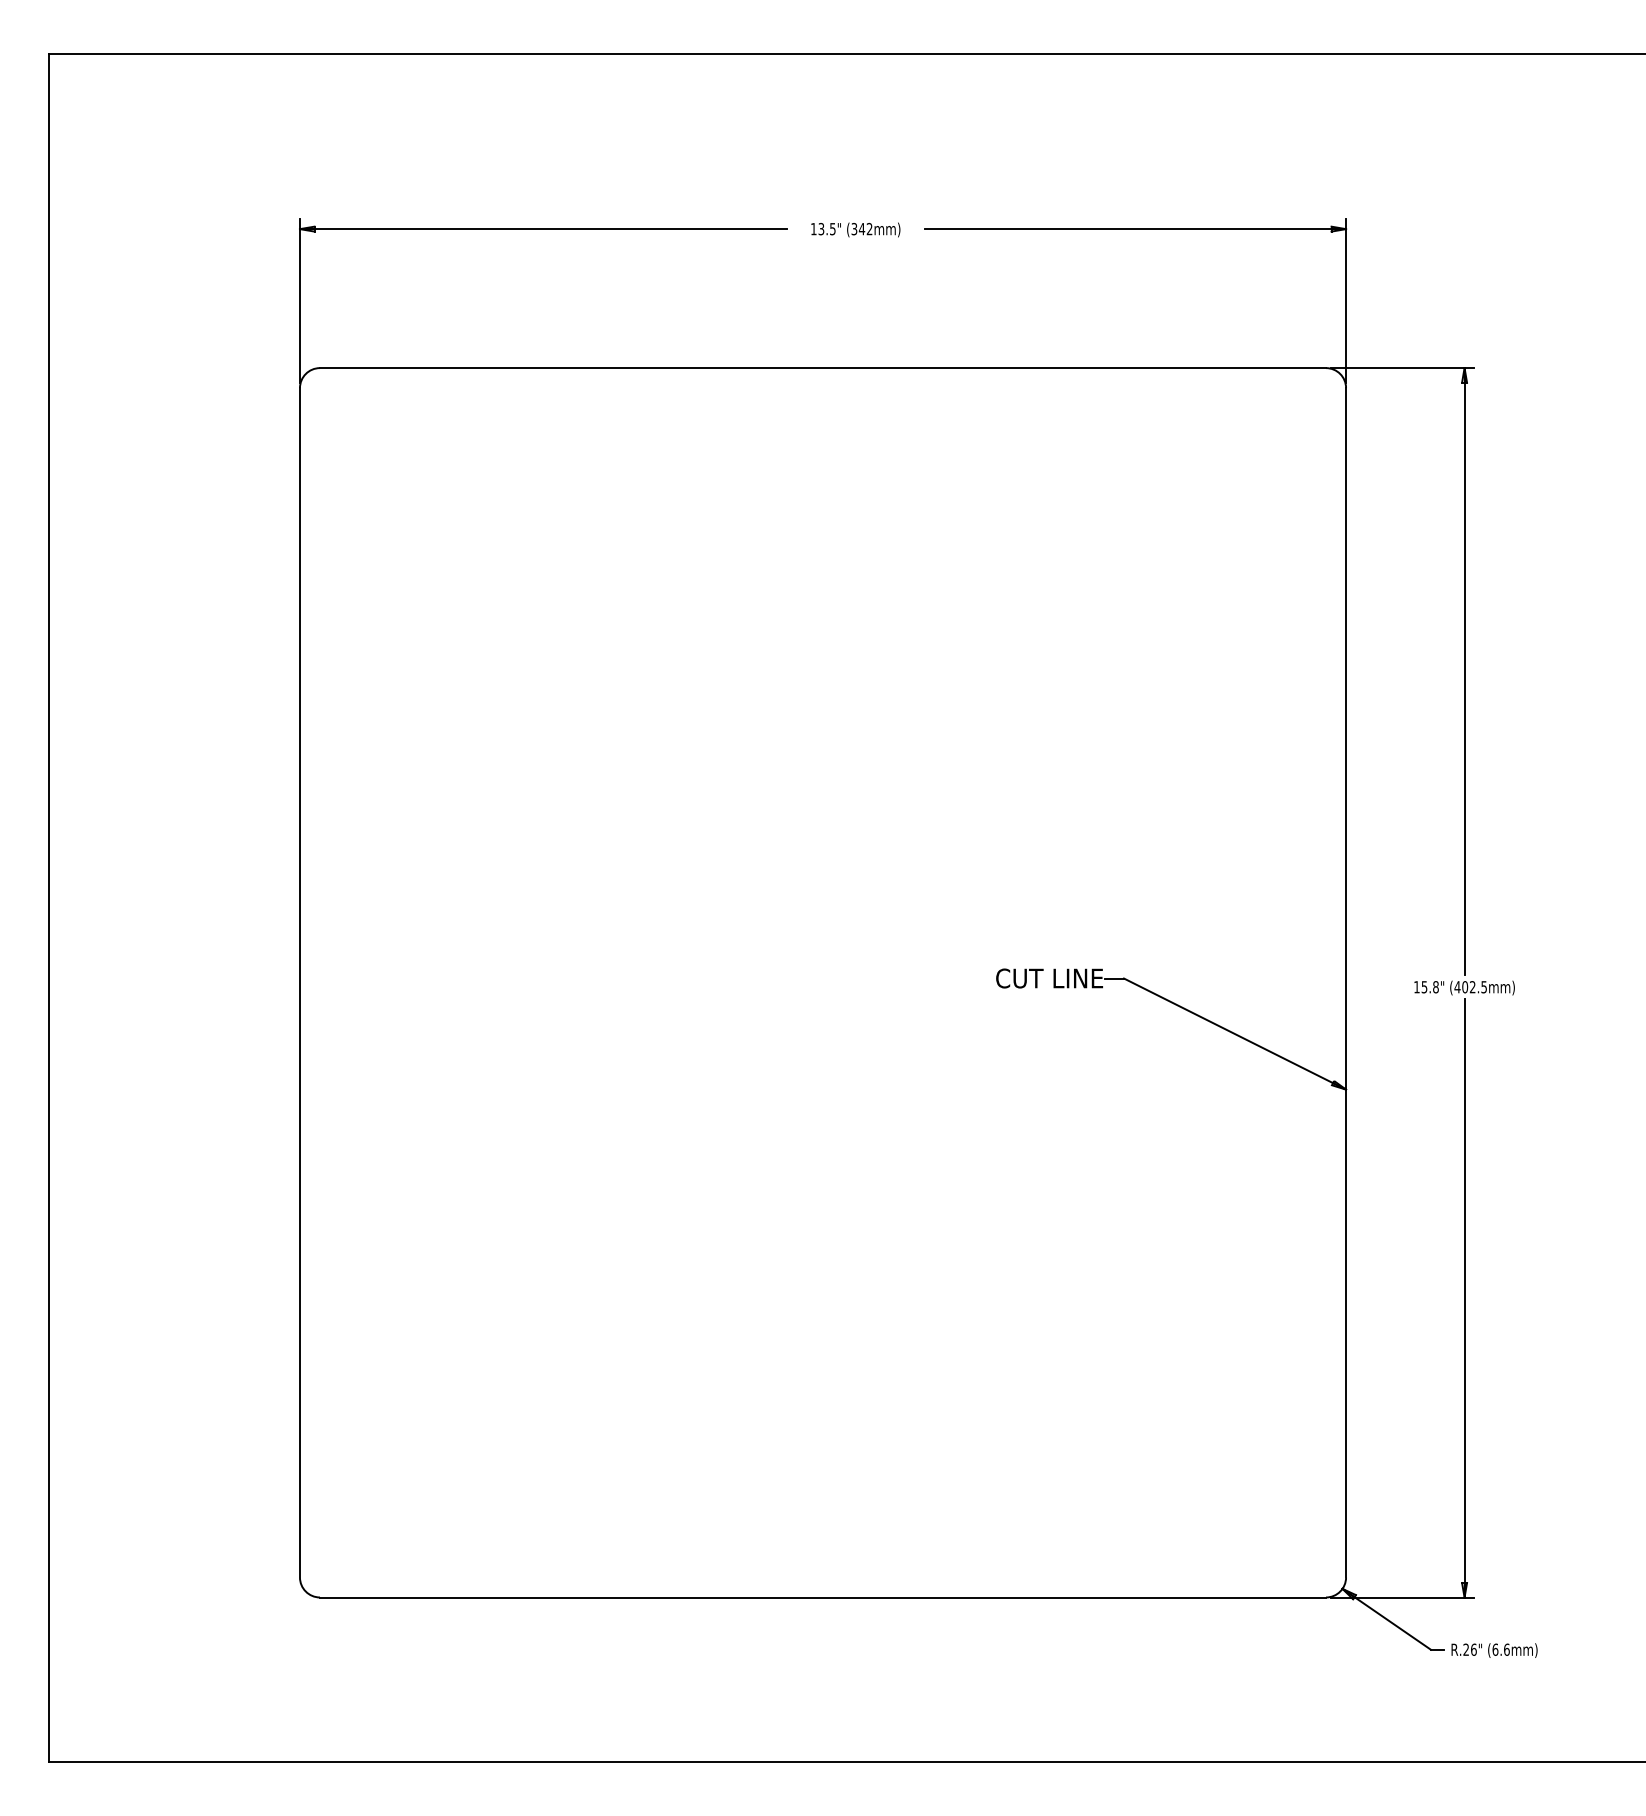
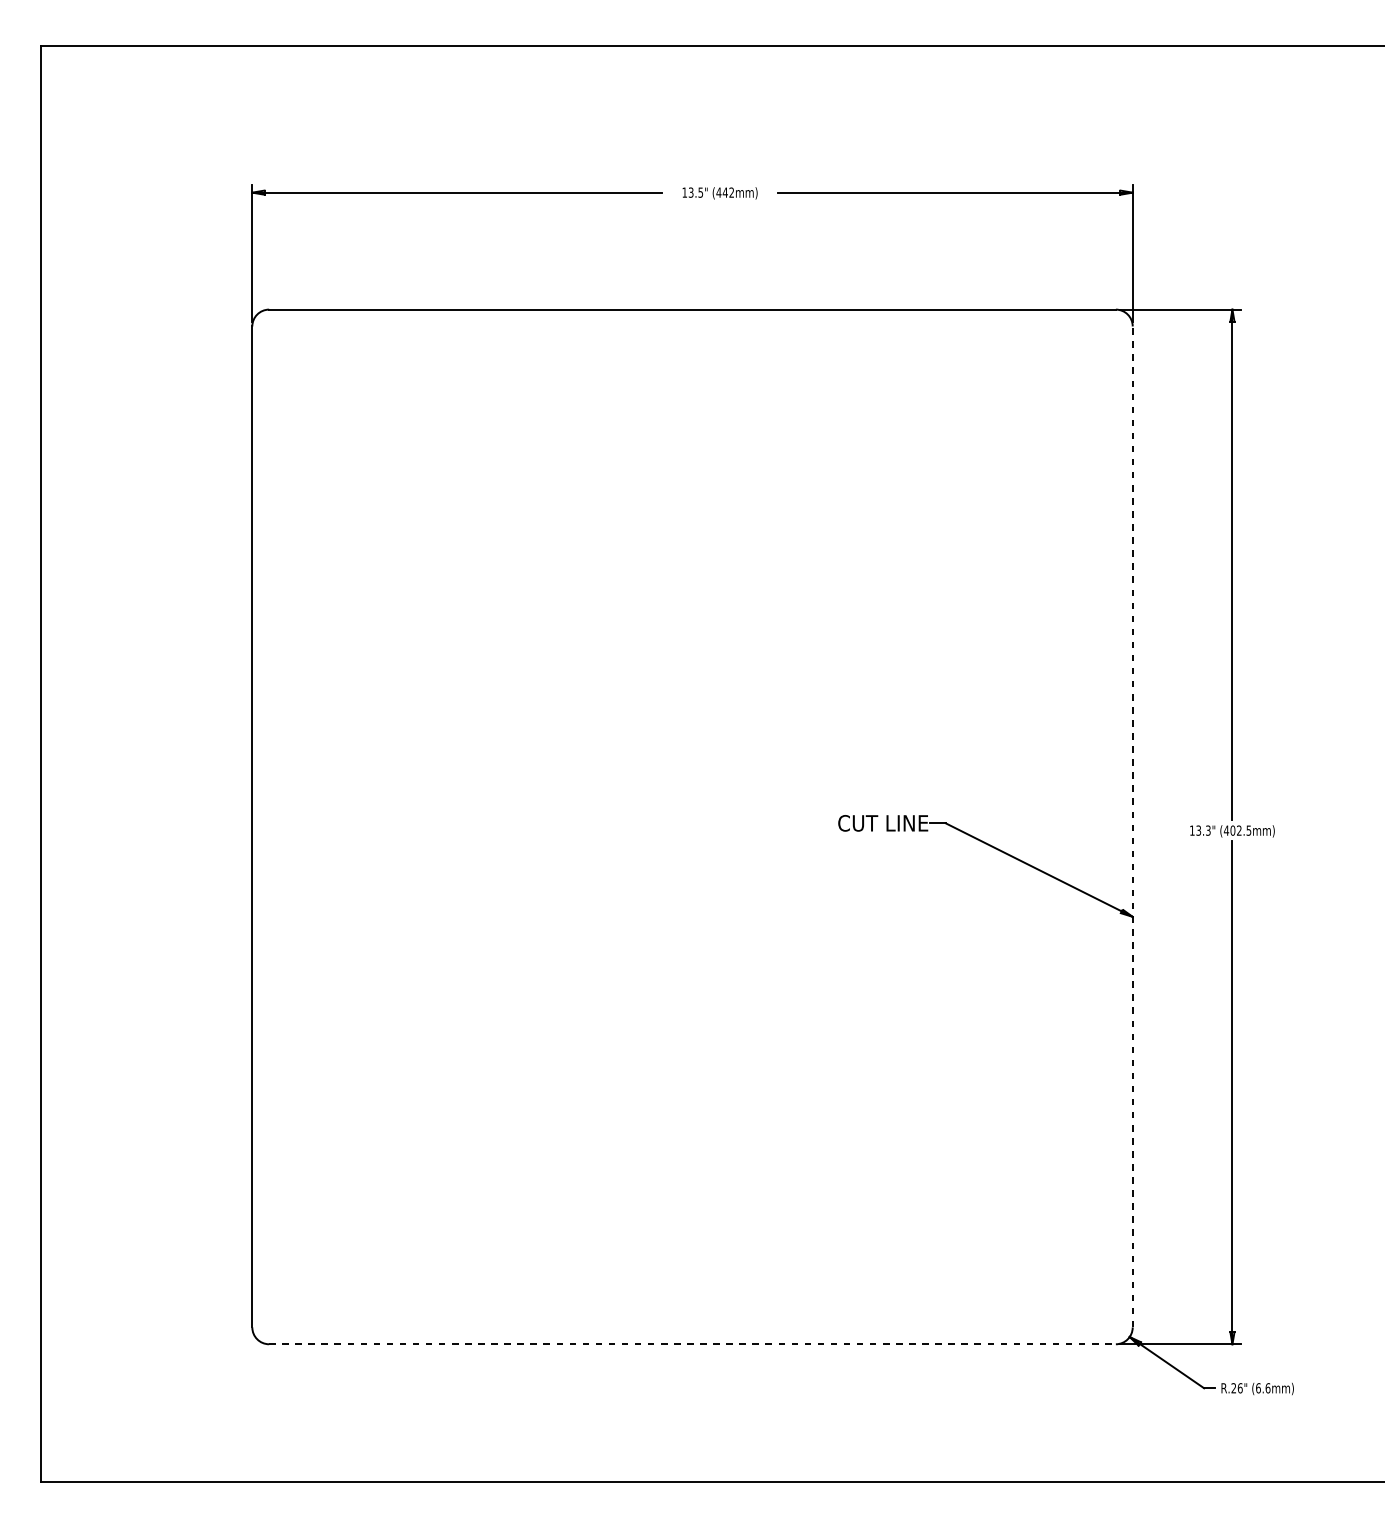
text: (854, 229) -> (719, 192), (342mm) -> (442mm)
line: (1346, 982) -> (1133, 826), solid -> dashed
text: (1430, 987) -> (1203, 830), 15.8" -> 13.3"
line: (823, 1597) -> (692, 1344), solid -> dashed

